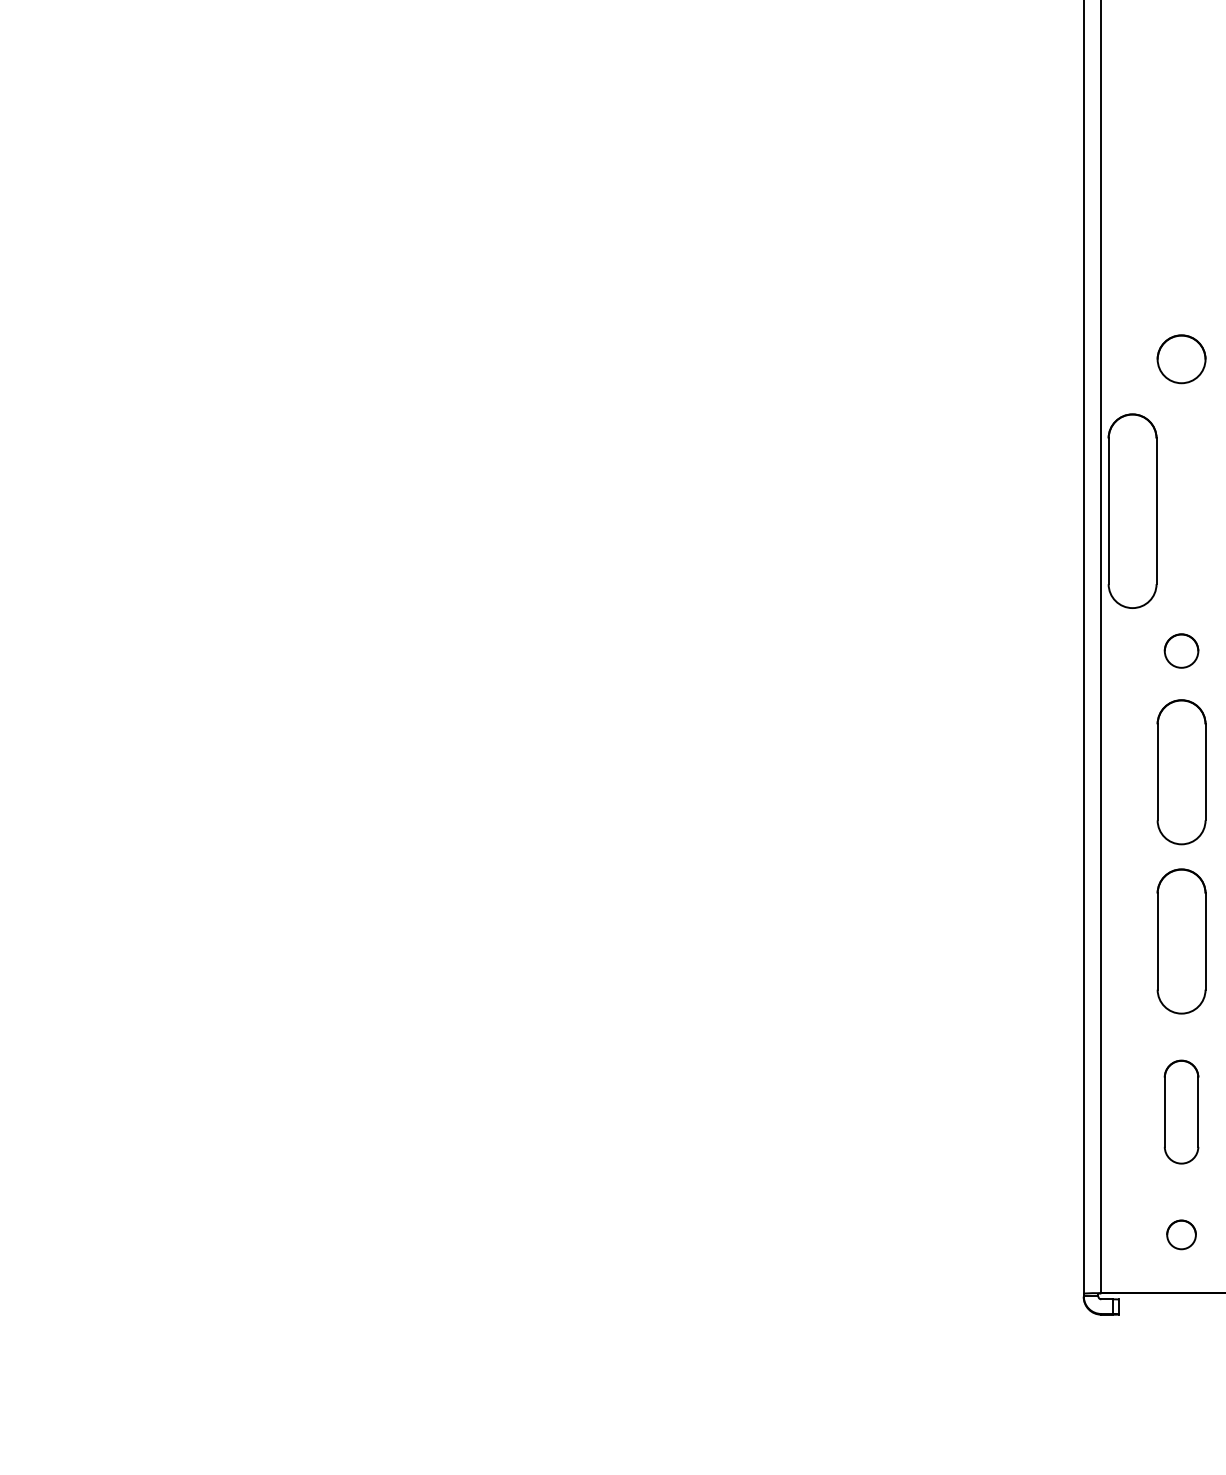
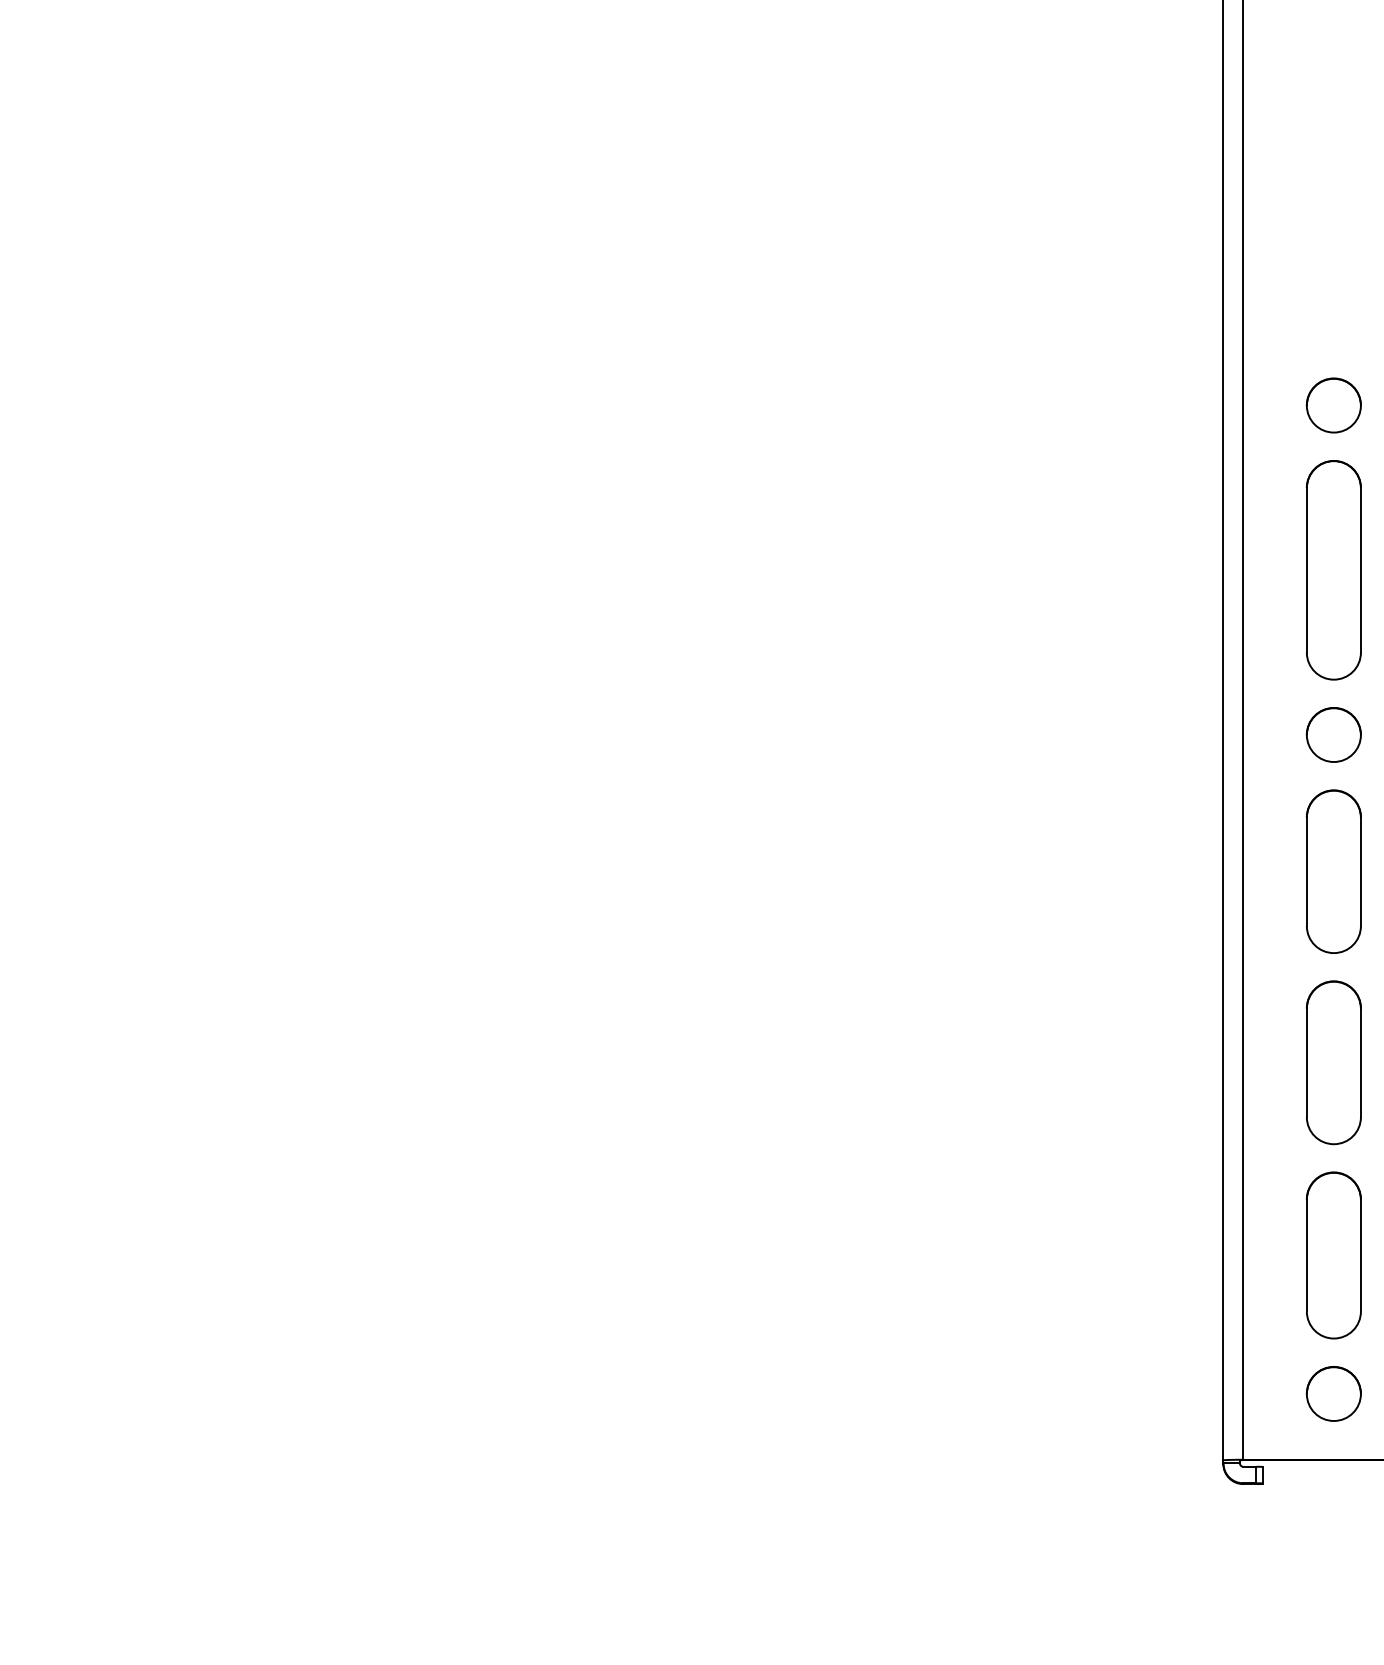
part: (1132, 510) -> (1333, 569), moved
part: (1181, 650) -> (1333, 734), size x1.43
part: (1181, 1111) -> (1333, 1254), size x1.43
part: (1181, 1234) -> (1333, 1393), size x1.67

